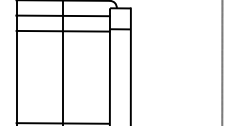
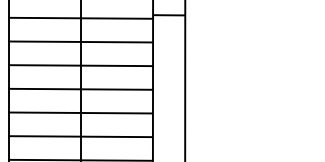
line: (62, 46) -> (79, 41), added
line: (62, 61) -> (79, 64), added
line: (62, 77) -> (79, 89), added
line: (62, 92) -> (79, 112), added
line: (62, 107) -> (79, 135), added

